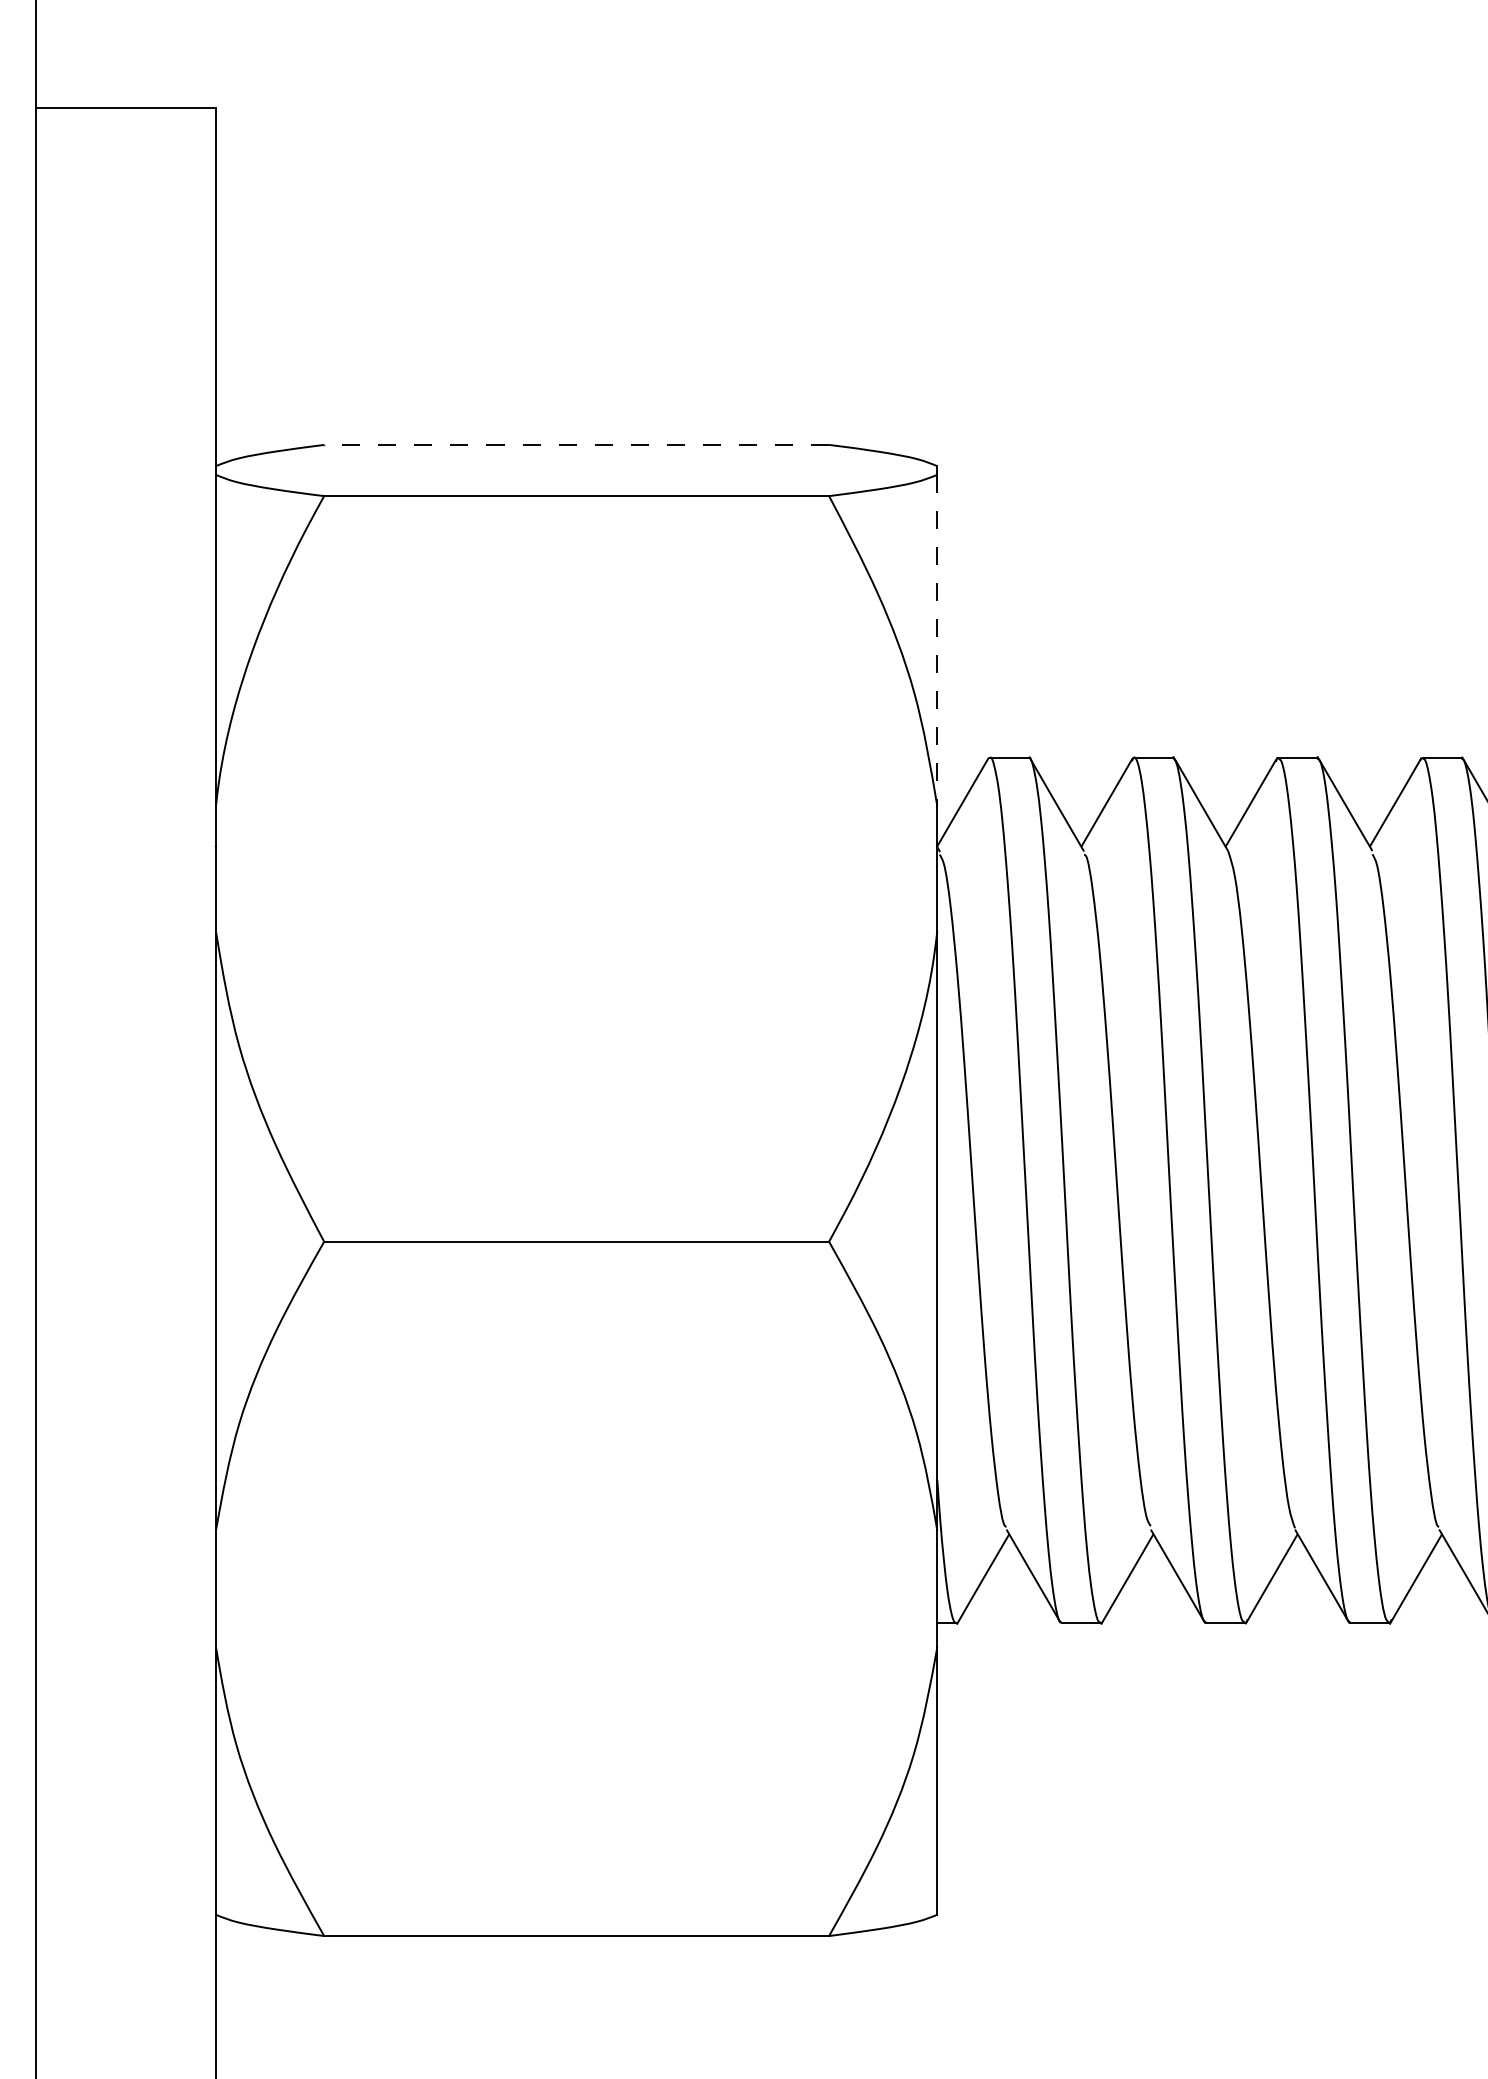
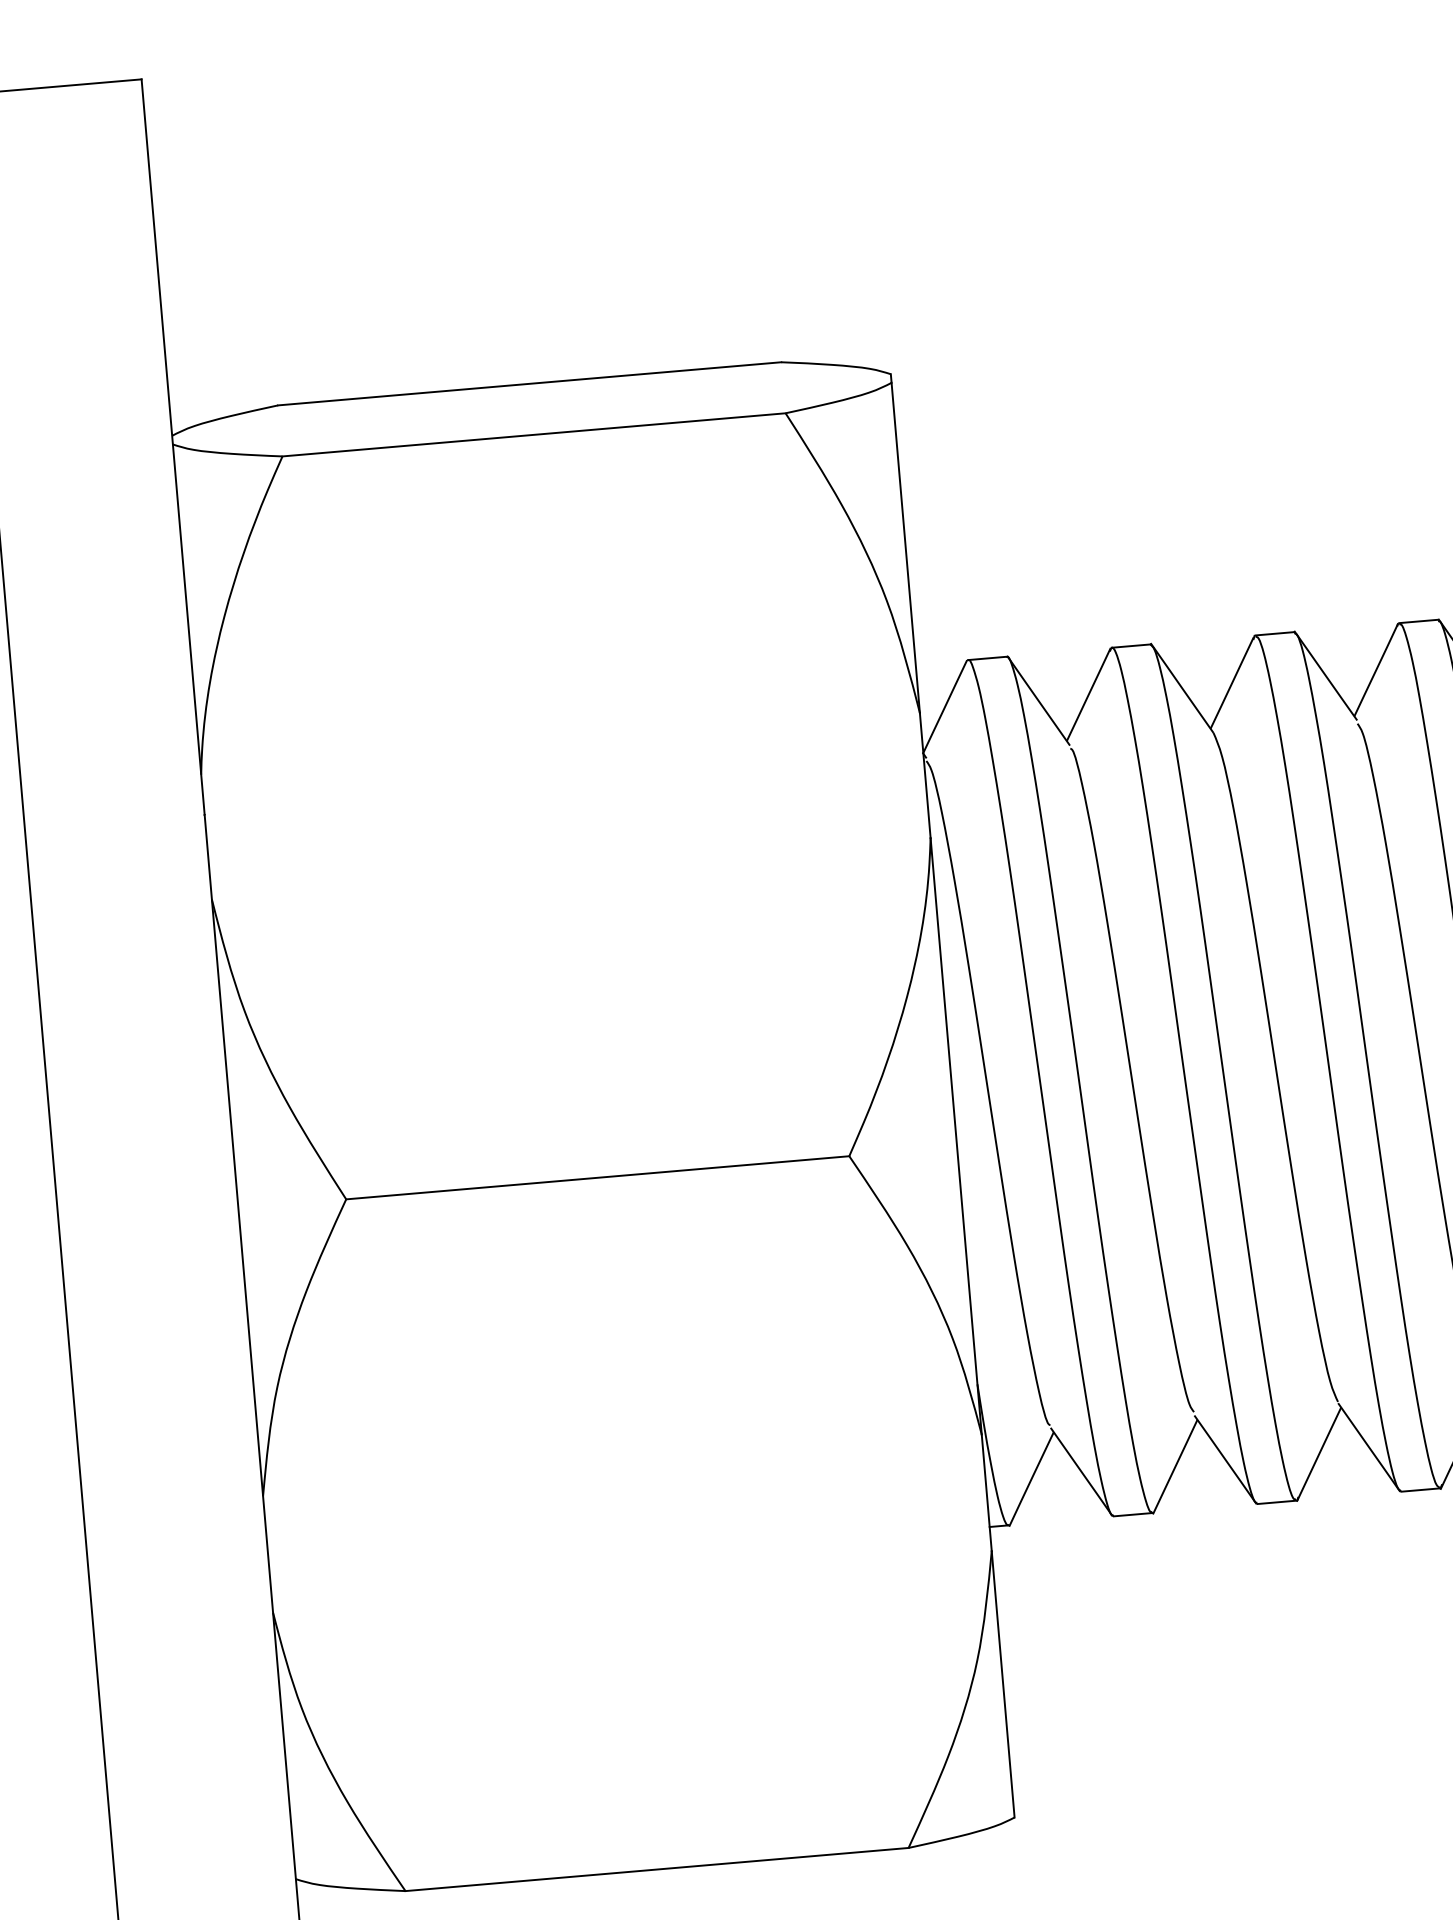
line: (576, 444) -> (529, 383), dashed -> solid
line: (937, 640) -> (905, 547), dashed -> solid

